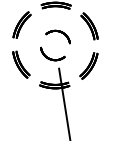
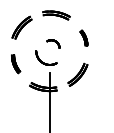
part: (88, 25) -> (83, 37), size x0.6
part: (57, 36) -> (53, 43), size x0.6
part: (20, 64) -> (15, 63), size x0.7

